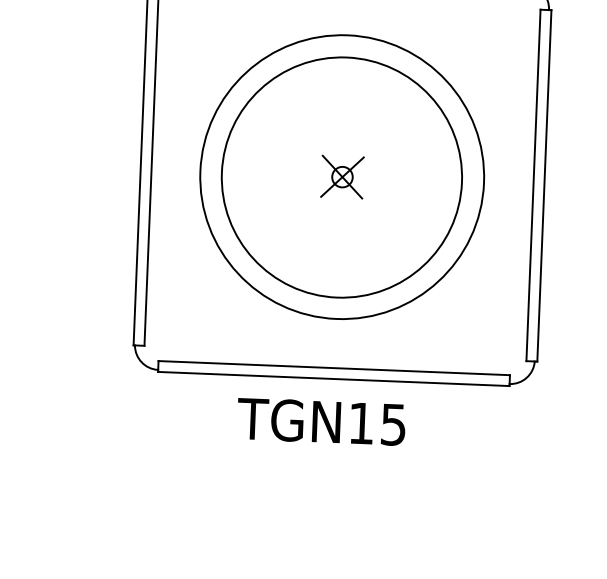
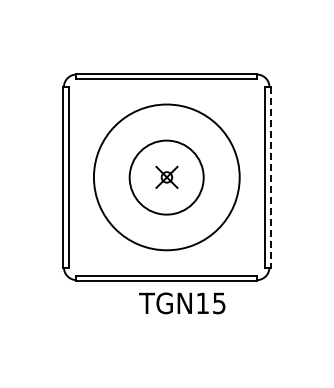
circle: (341, 177) -> (166, 177), size x0.6
line: (543, 187) -> (270, 178), solid -> dashed
text: (321, 422) -> (182, 303), moved

